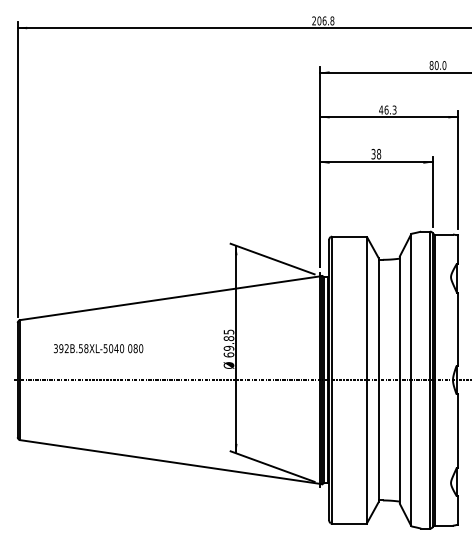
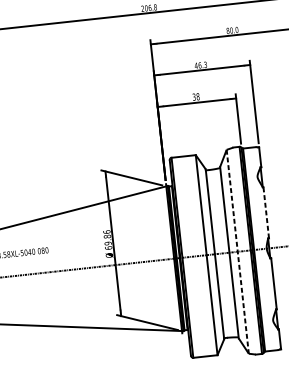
line: (457, 329) -> (266, 213), solid -> dashed
text: (228, 331) -> (106, 231), 69.85 -> 69.86
line: (411, 380) -> (237, 252), solid -> dashed

